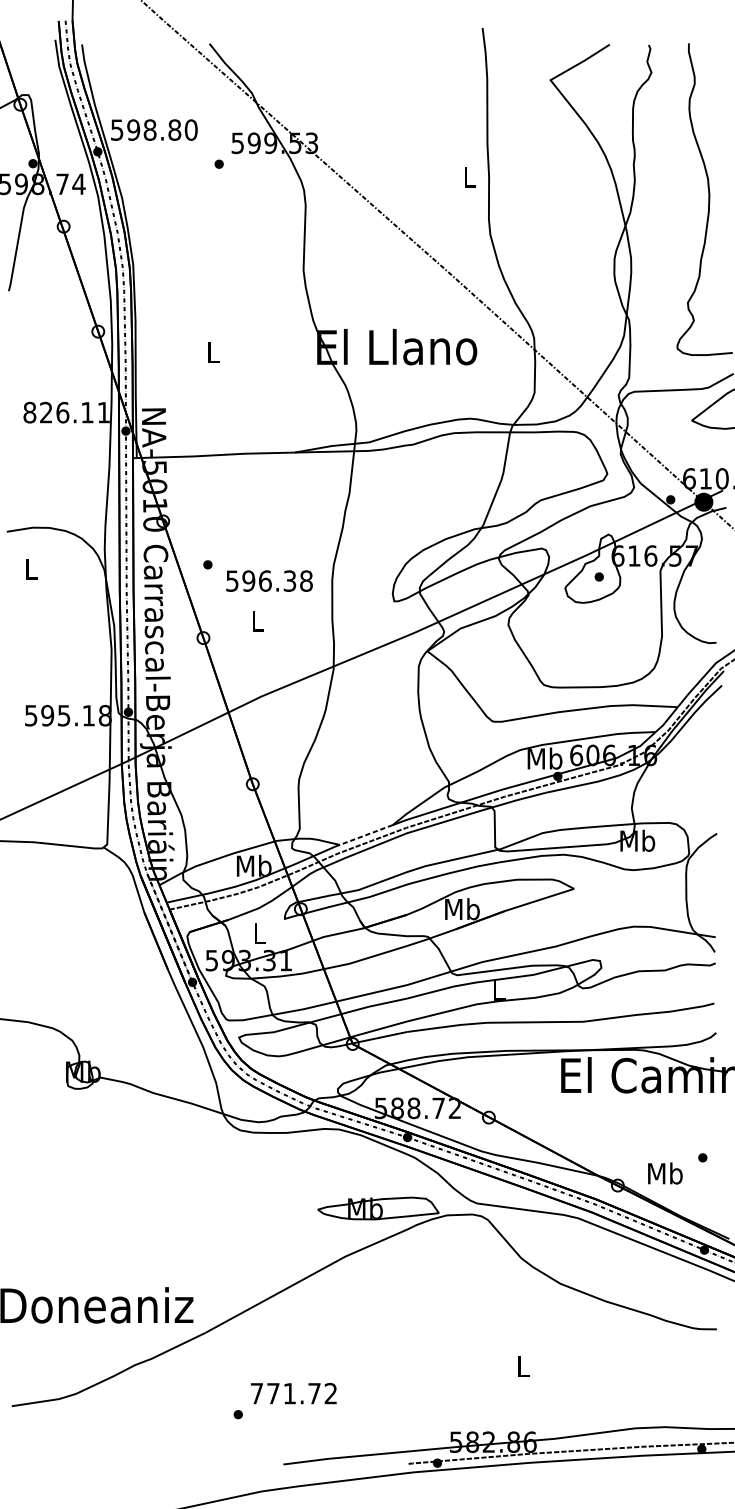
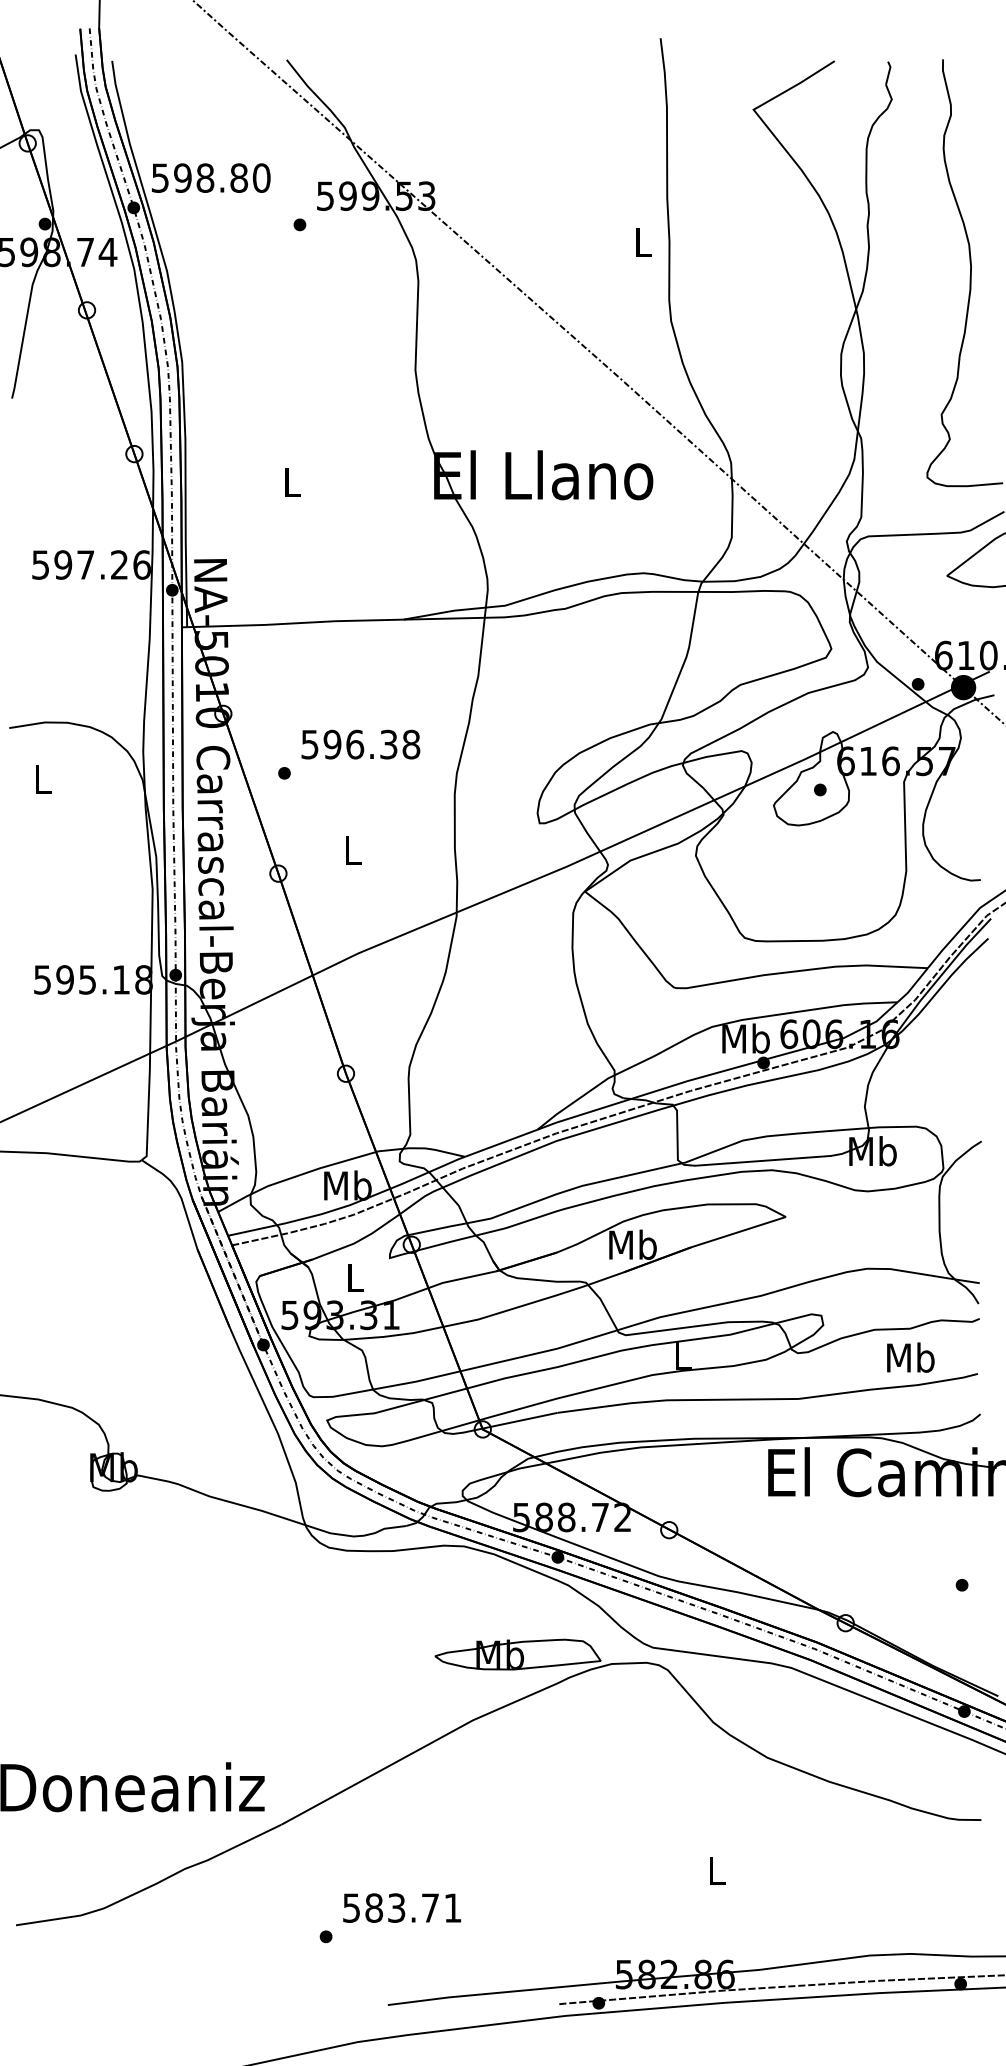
text: (66, 412) -> (91, 564), 826.11 -> 597.26
text: (269, 581) -> (360, 744), moved
line: (366, 835) -> (501, 1143), dashed -> solid
text: (665, 1173) -> (910, 1357), moved
text: (294, 1393) -> (402, 1907), 771.72 -> 583.71

